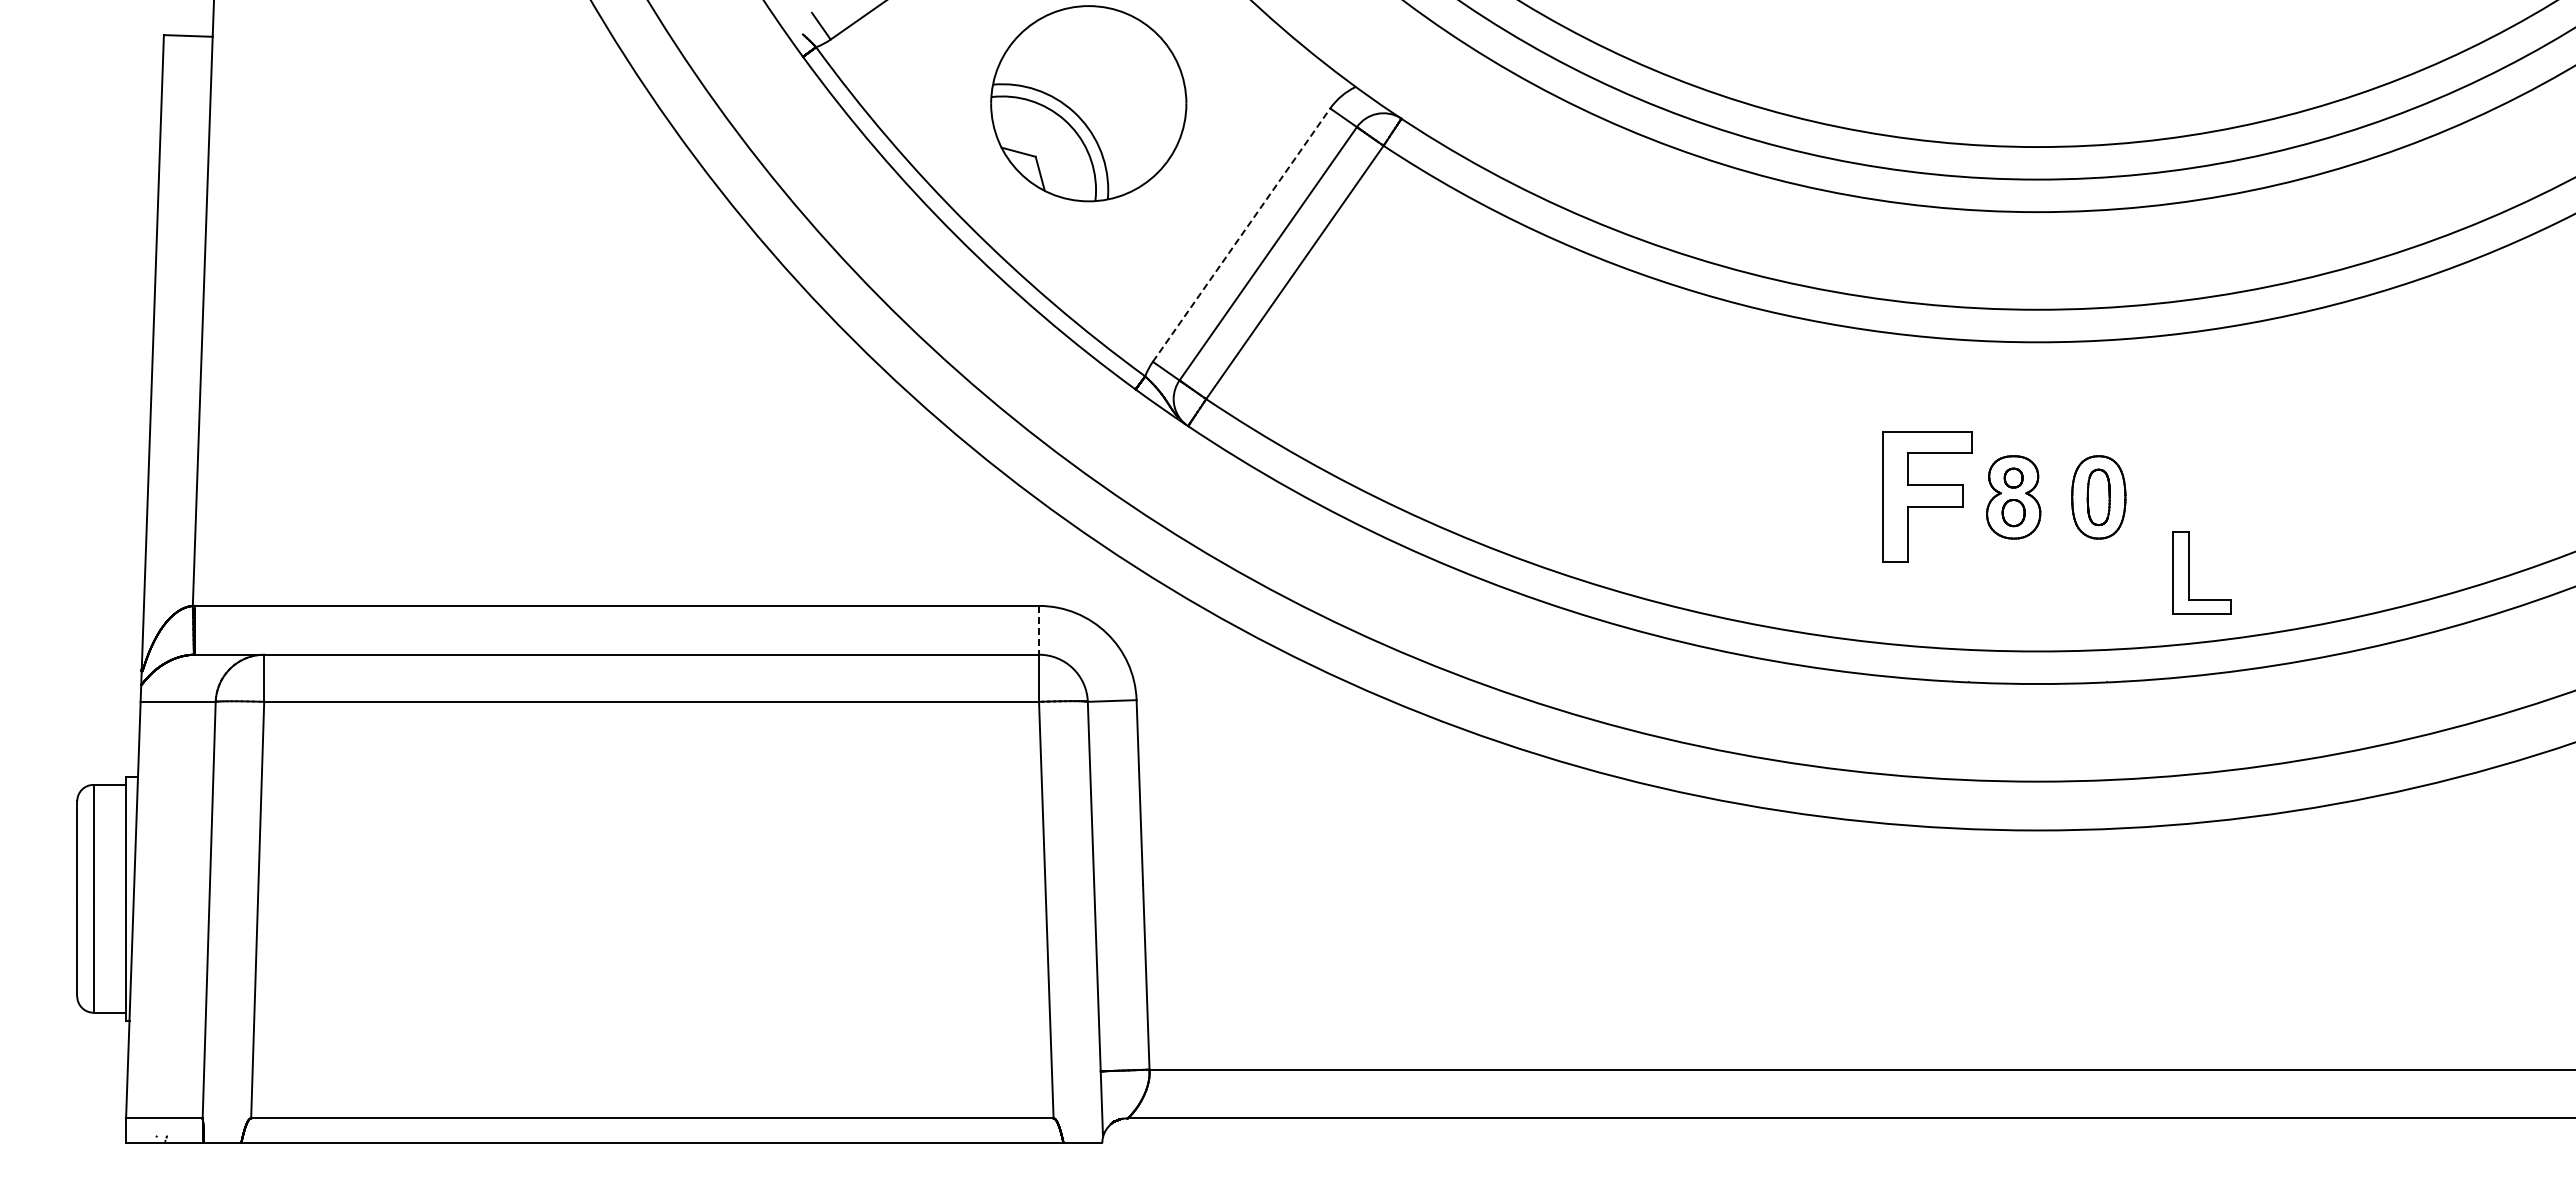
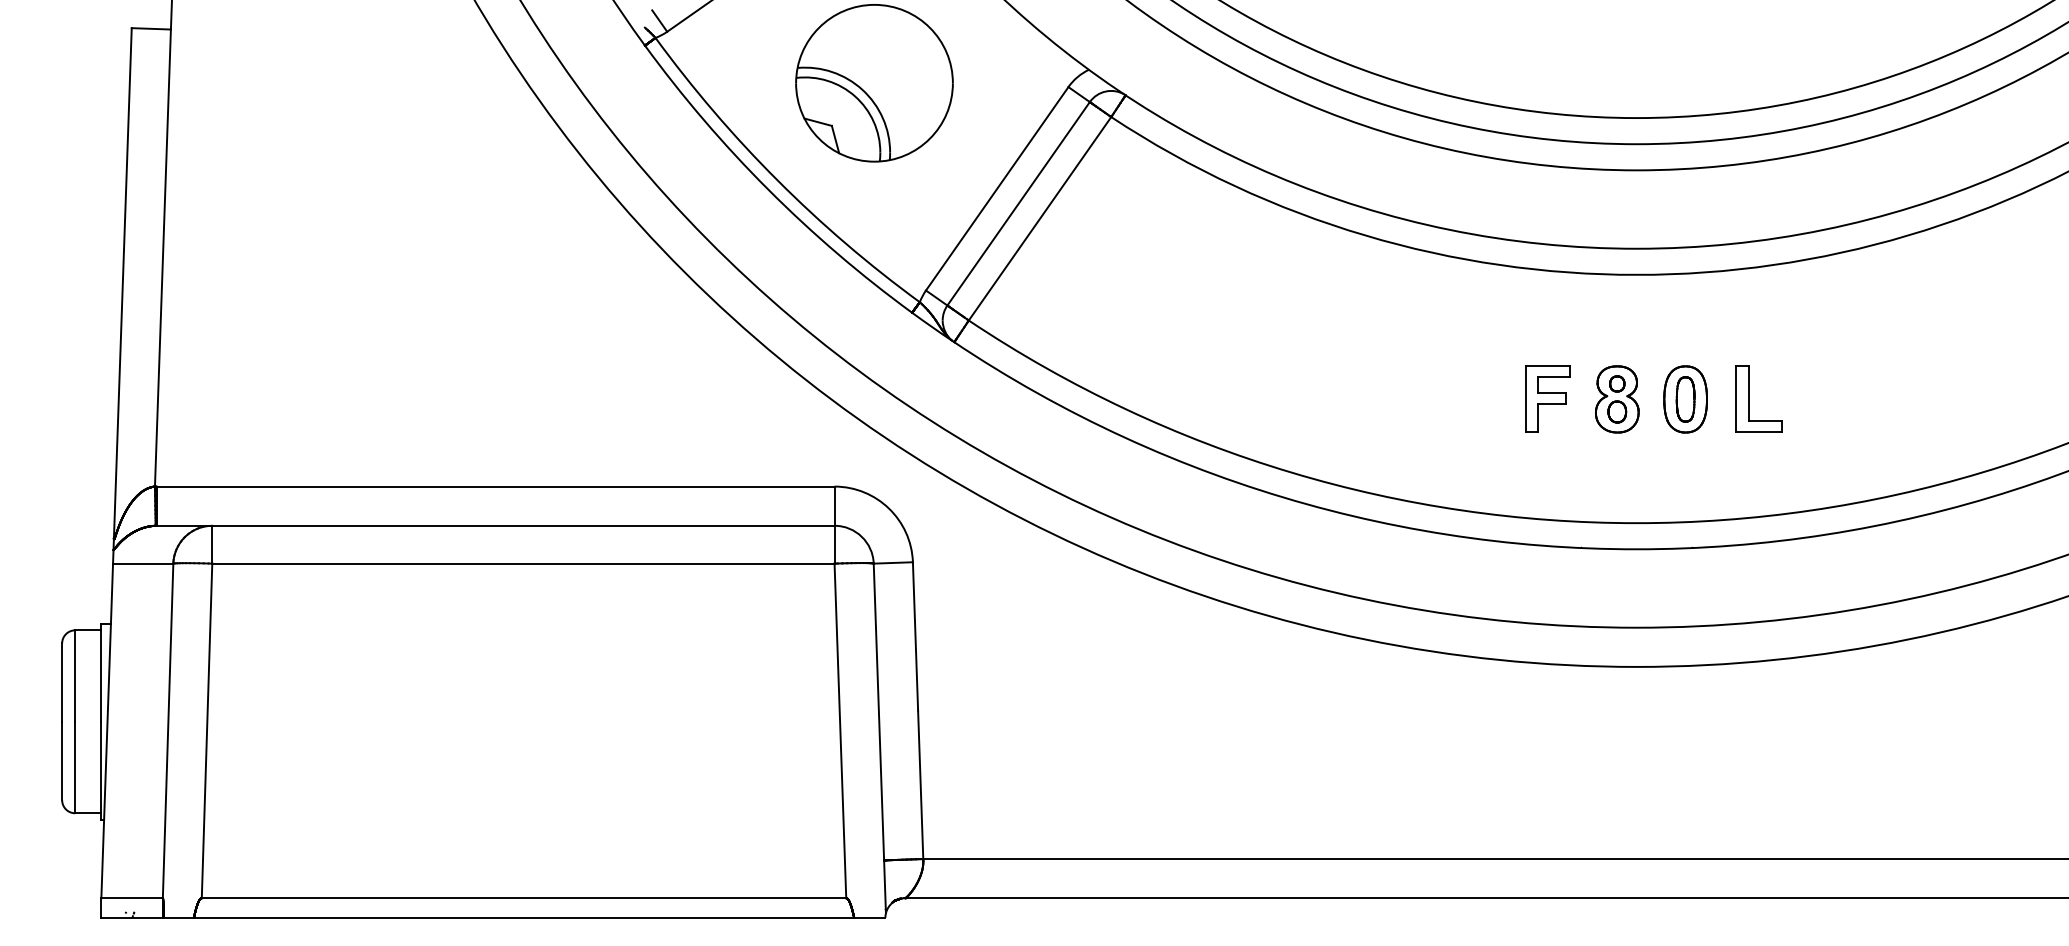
line: (1241, 235) -> (997, 189), dashed -> solid
part: (1927, 496) -> (1548, 398), size x0.62
part: (2189, 572) -> (1748, 398), moved
line: (1039, 630) -> (834, 506), dashed -> solid

